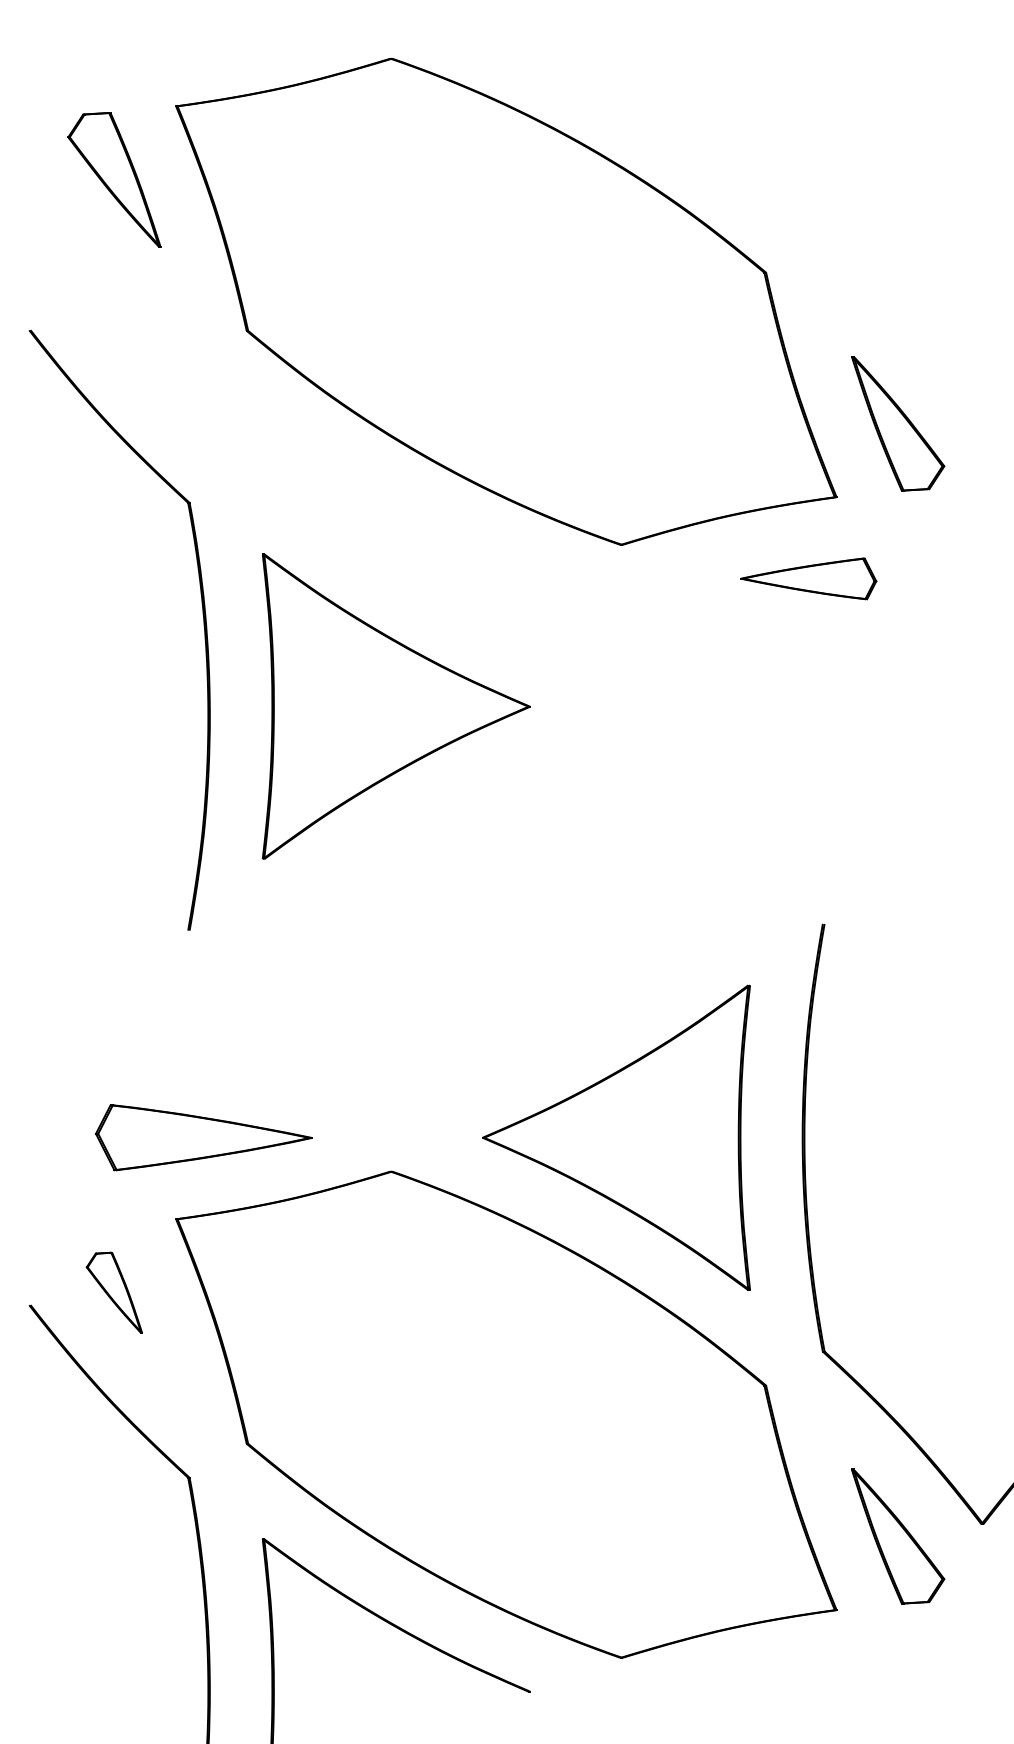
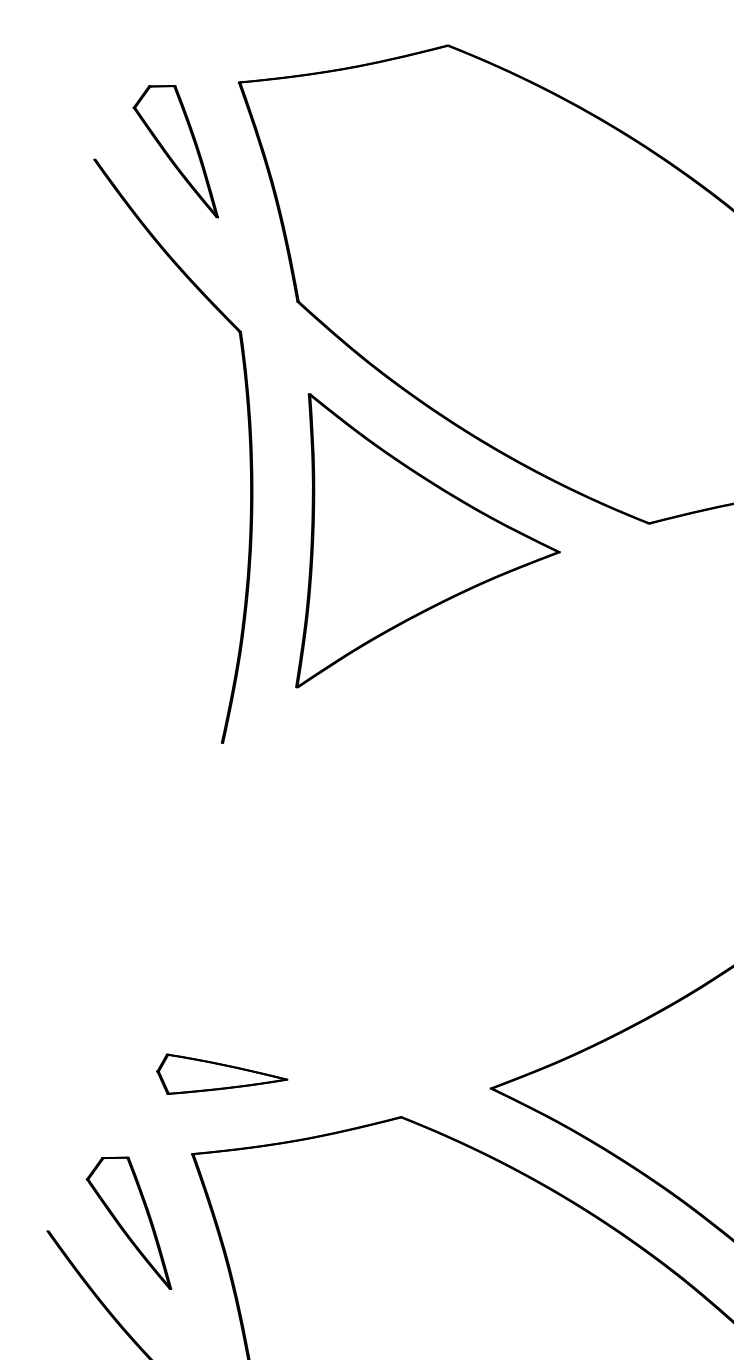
part: (203, 626) -> (249, 451), moved
part: (395, 706) -> (430, 546), moved
part: (203, 1137) -> (221, 1076), size x0.62
part: (114, 1292) -> (129, 1222), size x1.67

